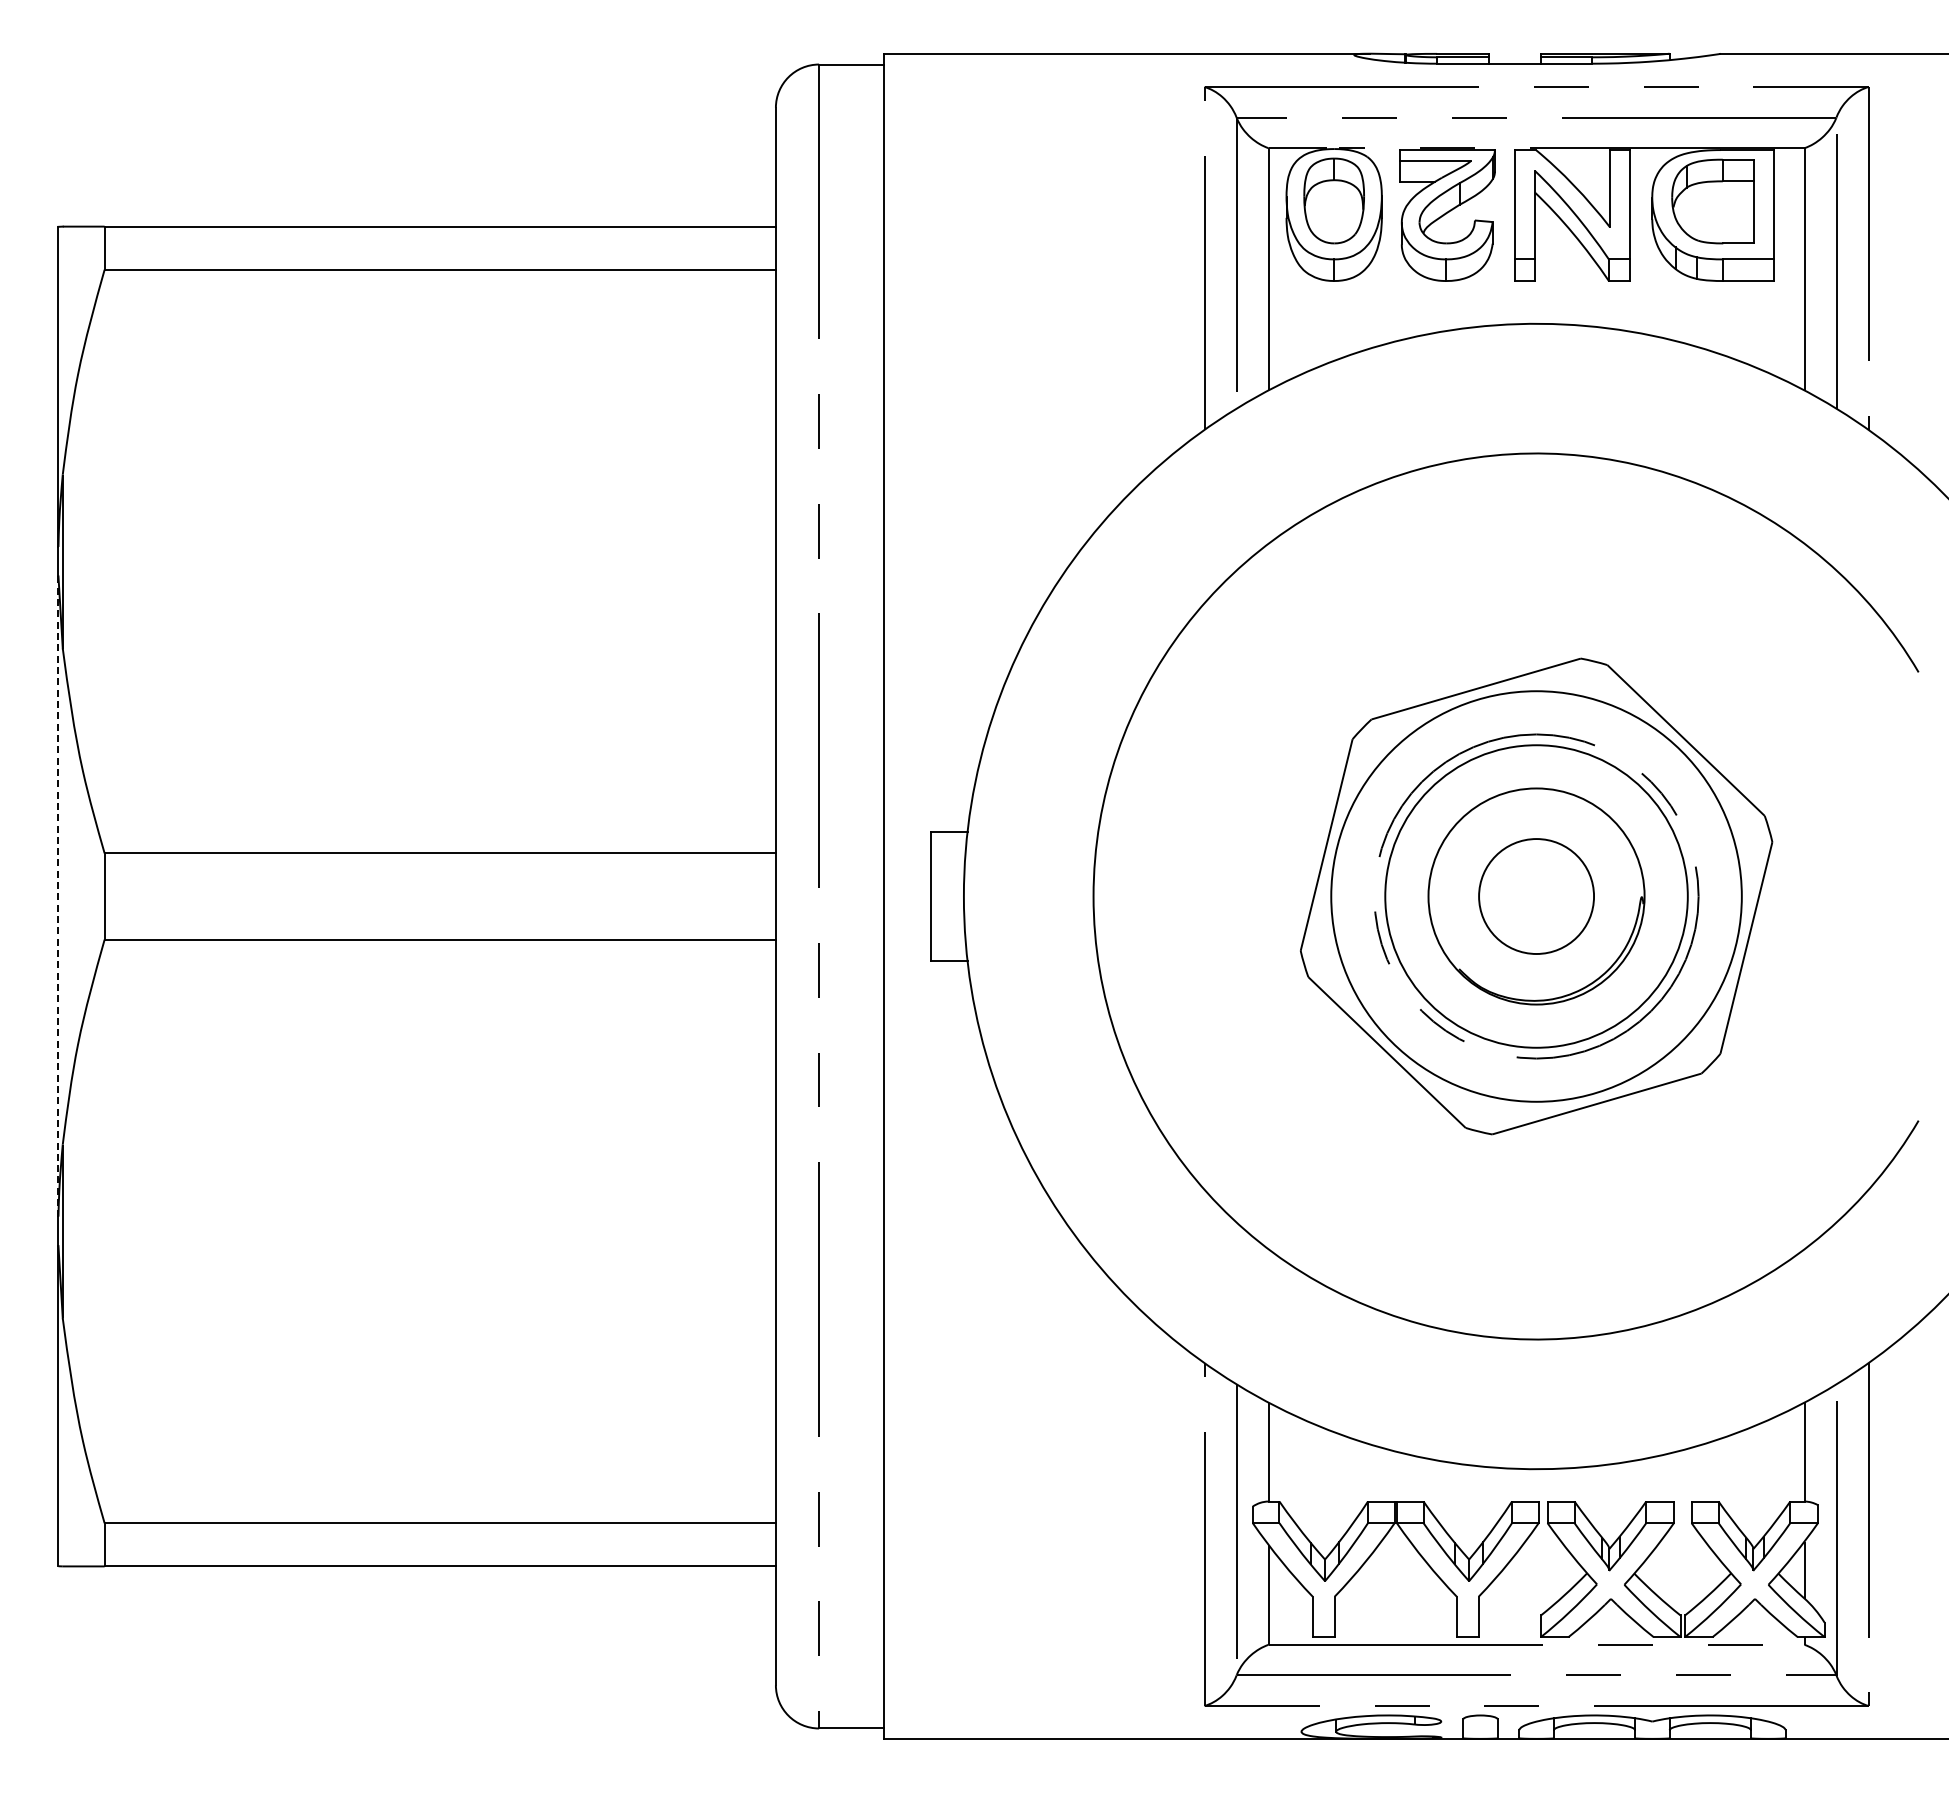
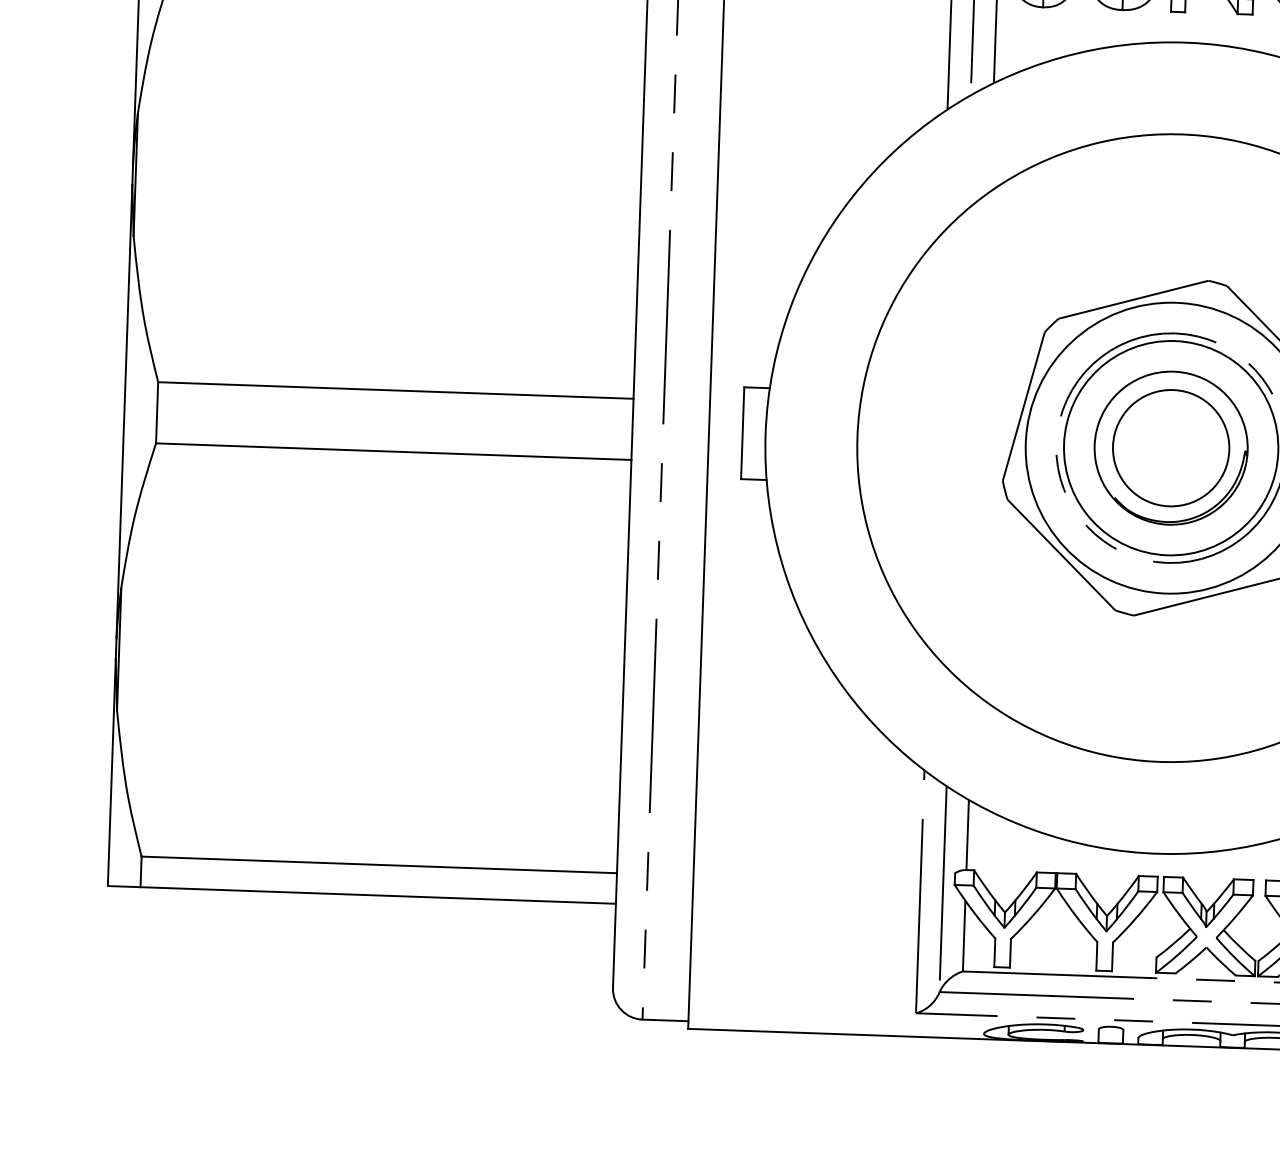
circle: (1536, 896) -> (1171, 448), size x1.43
line: (58, 897) -> (124, 412), dashed -> solid

